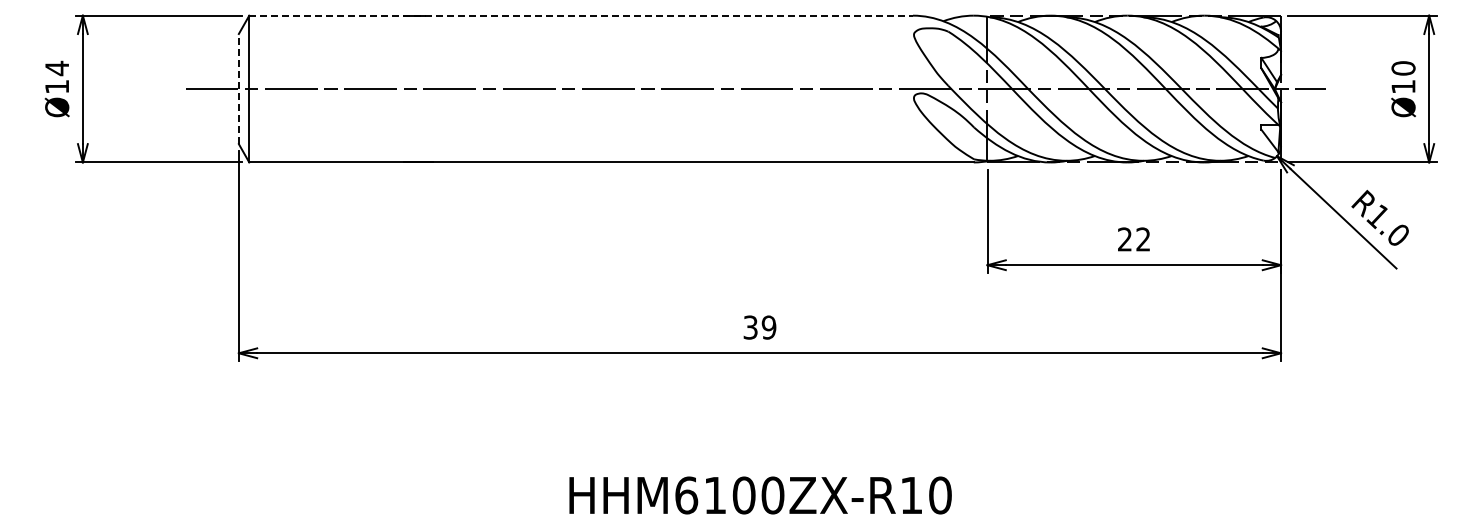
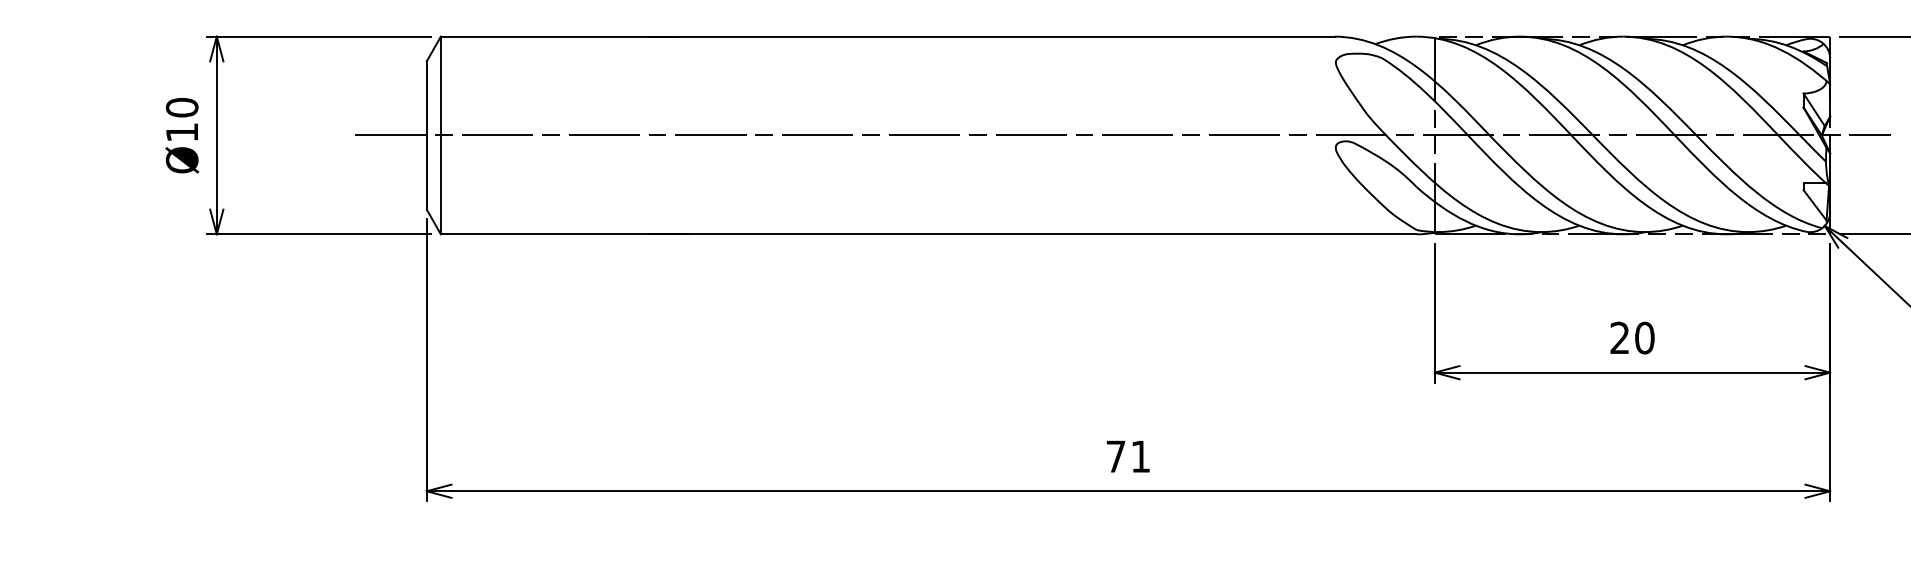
line: (581, 15) -> (888, 36), dashed -> solid
text: (57, 68) -> (182, 107), Ø14 -> Ø10
line: (238, 88) -> (426, 134), dashed -> solid
text: (1143, 239) -> (1644, 338), 22 -> 20
text: (759, 327) -> (1127, 456), 39 -> 71

